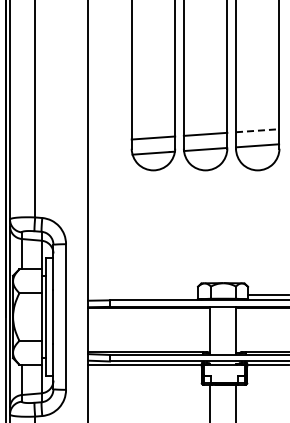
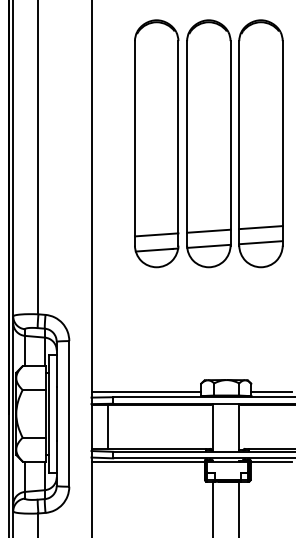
line: (257, 130) -> (260, 227), dashed -> solid
line: (143, 295) -> (146, 392), added
line: (105, 329) -> (108, 426), added

